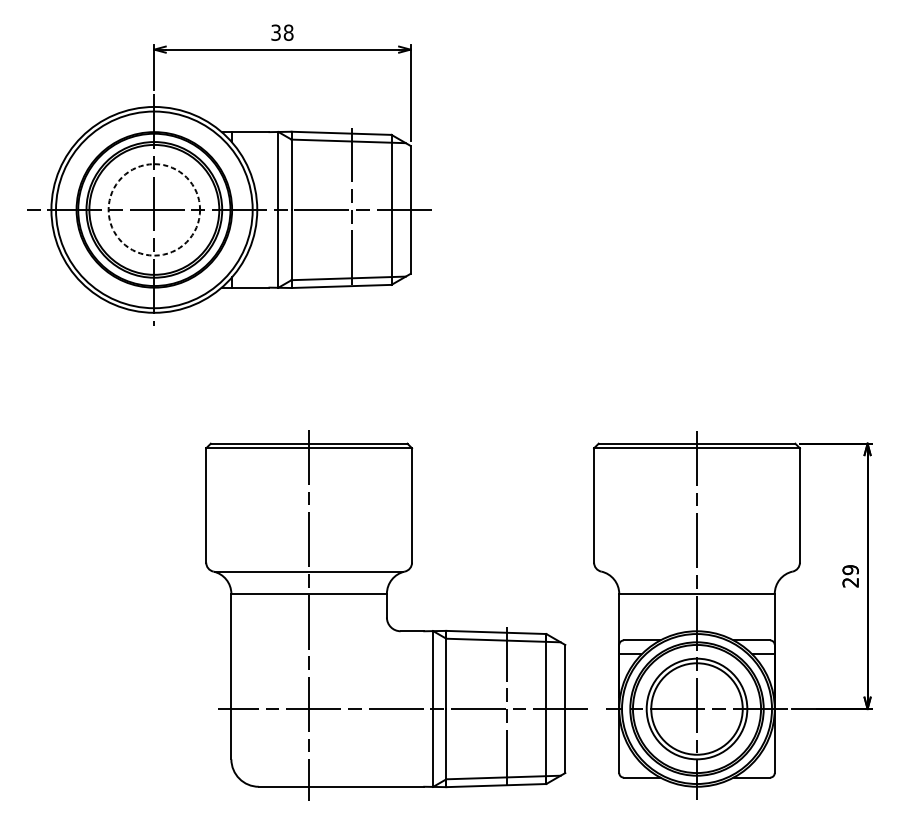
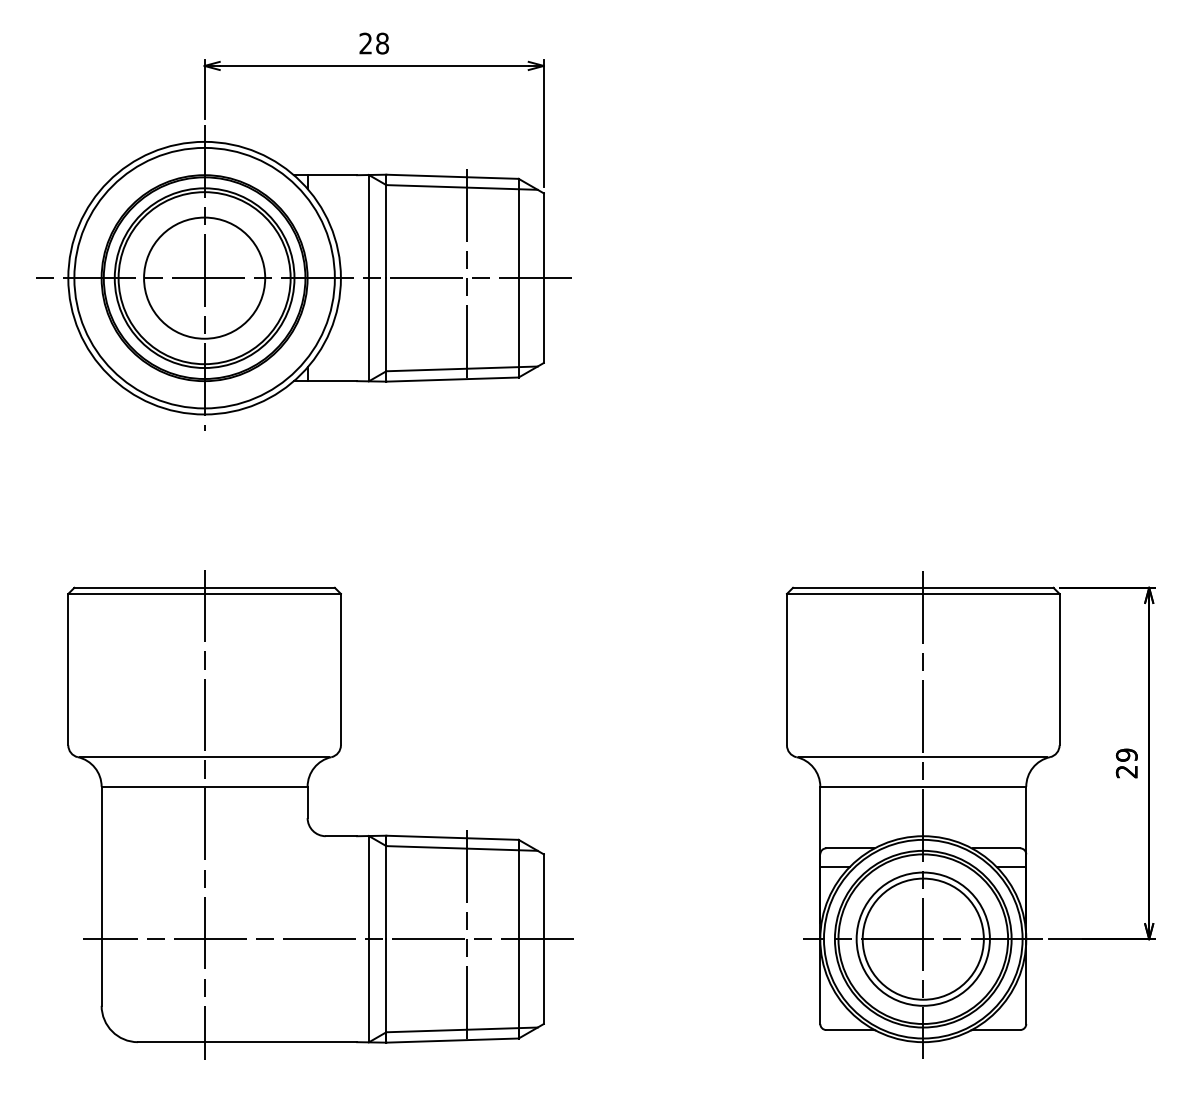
text: (275, 32) -> (365, 43), 38 -> 28
circle: (154, 209) -> (204, 277), dashed -> solid
line: (697, 571) -> (923, 757), added
part: (387, 614) -> (308, 814), moved

